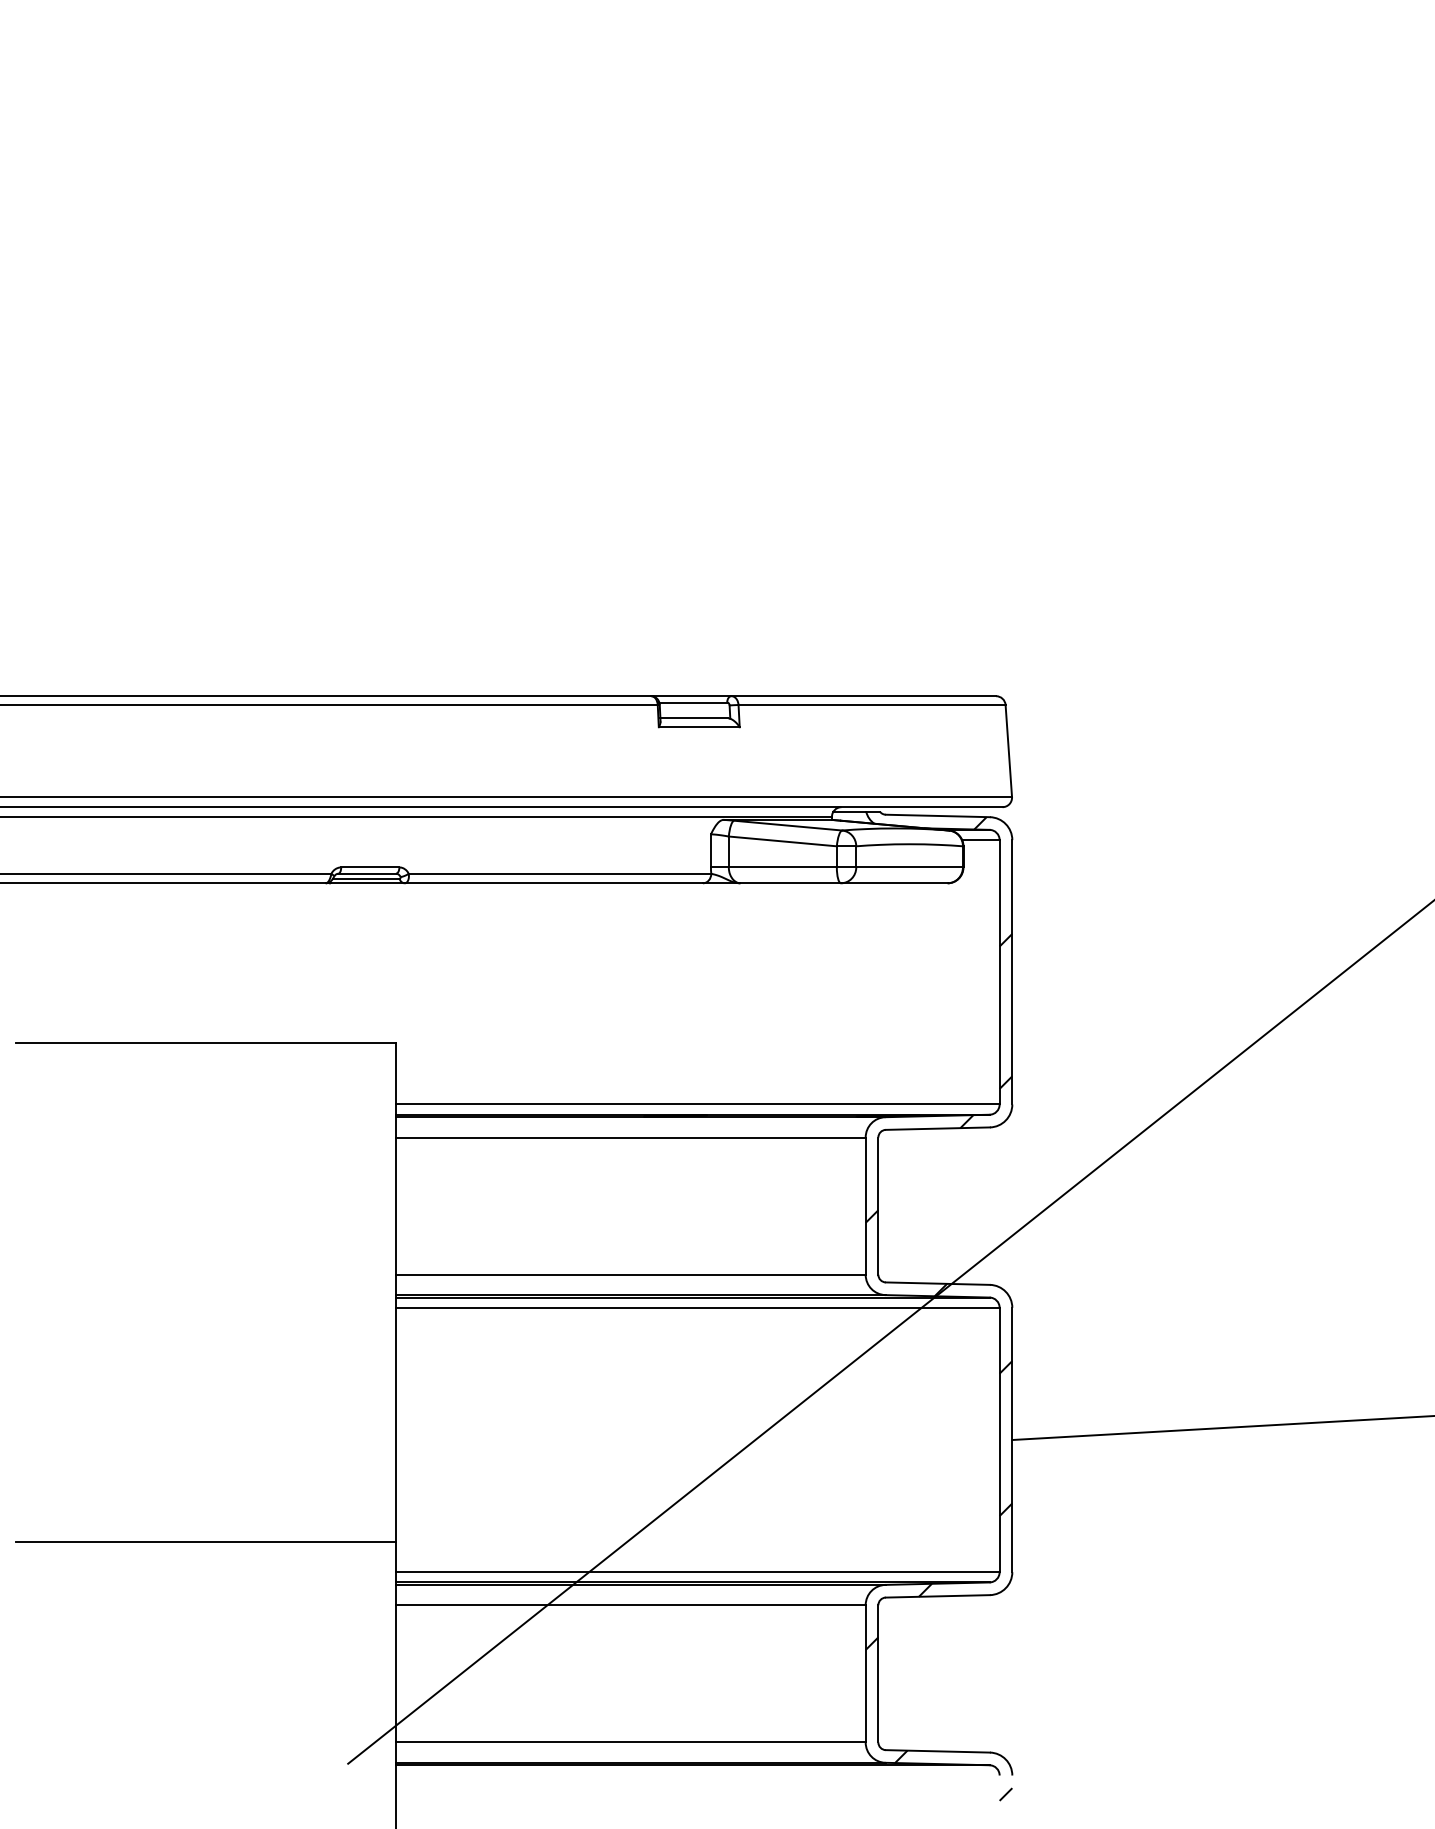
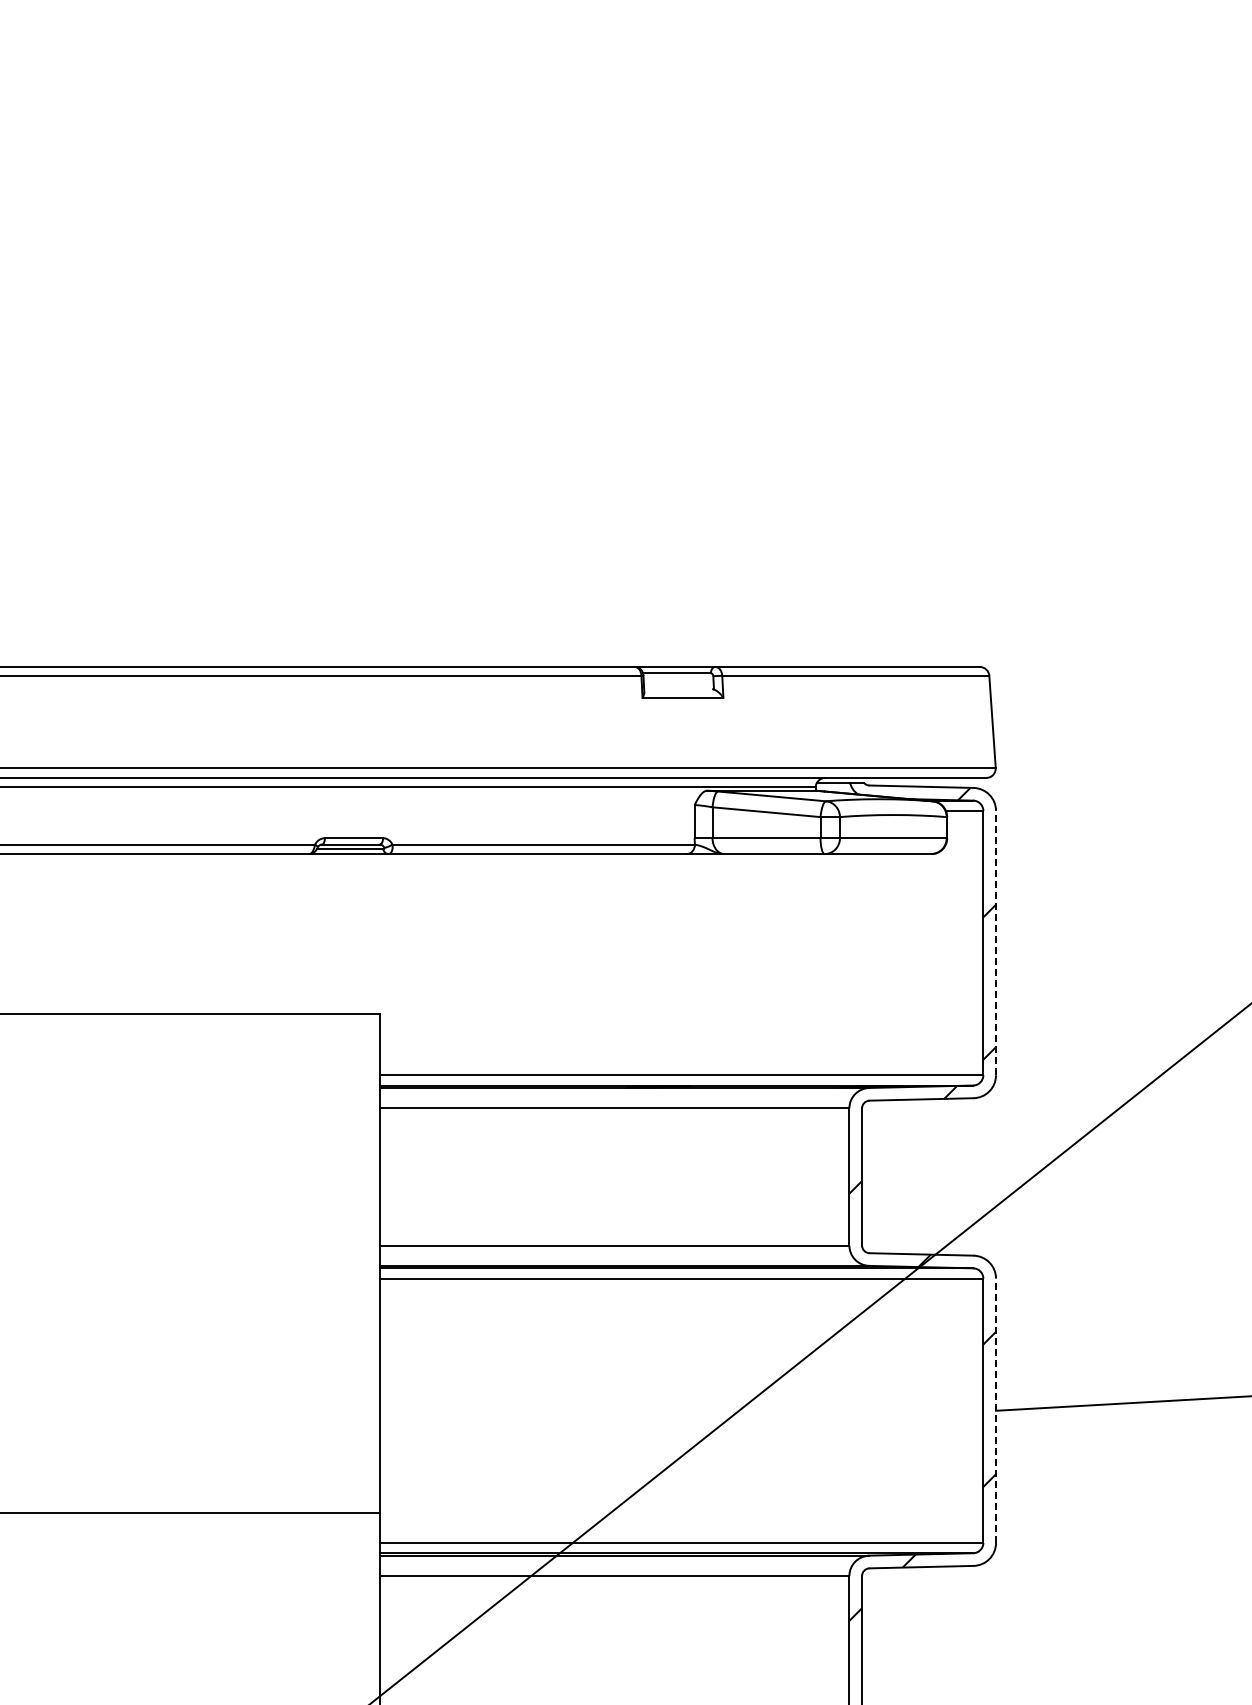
line: (694, 718) -> (678, 689), removed
line: (1012, 971) -> (996, 942), solid -> dashed
line: (1012, 1439) -> (996, 1410), solid -> dashed

